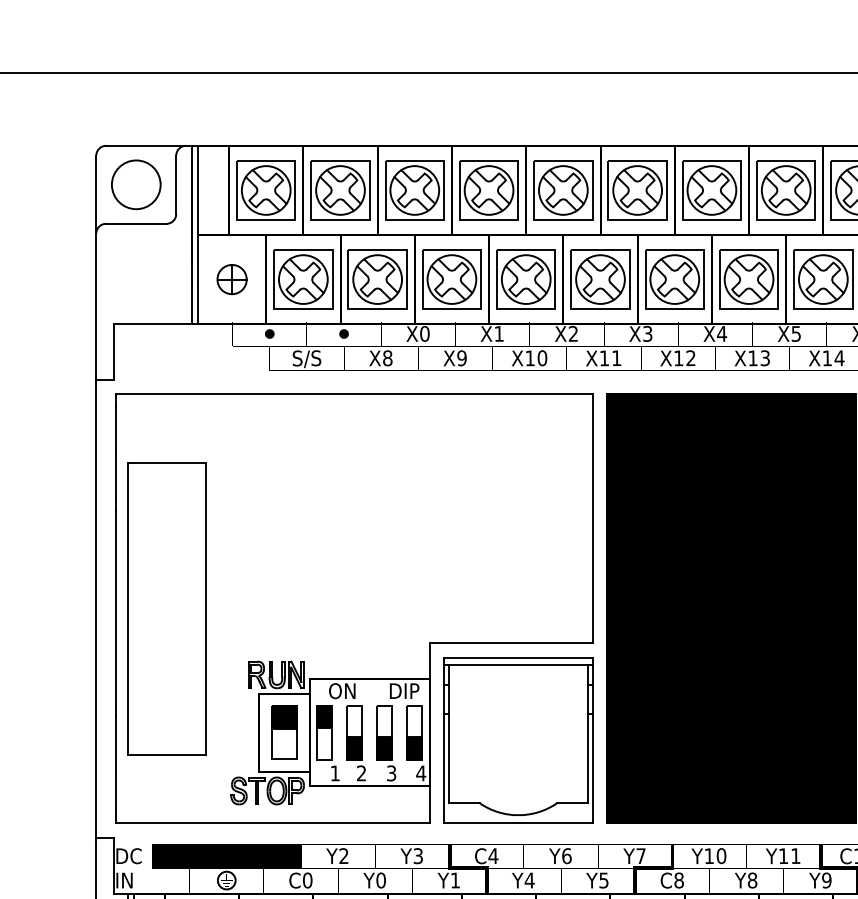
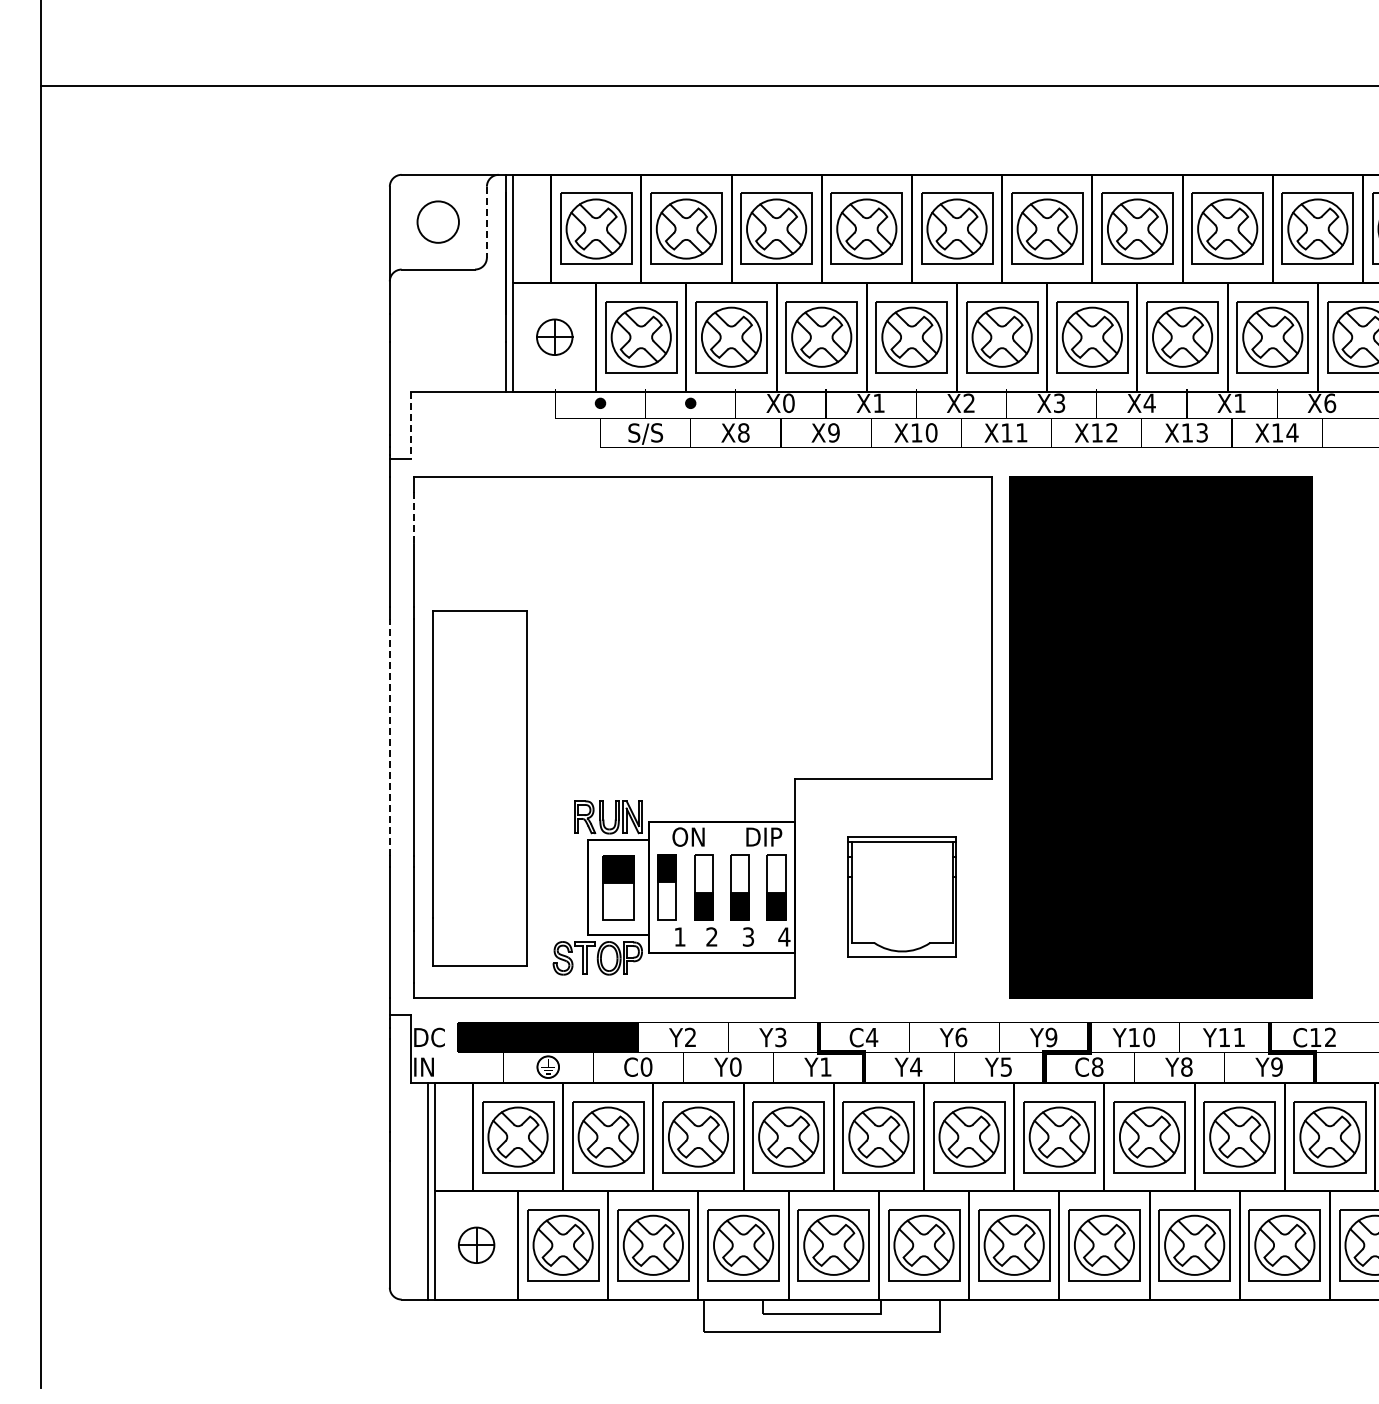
circle: (135, 184) -> (437, 221), size x0.7
line: (175, 185) -> (486, 222), solid -> dashed
text: (795, 334) -> (1239, 403), X5 -> X1
line: (114, 352) -> (411, 425), solid -> dashed
line: (115, 428) -> (413, 518), solid -> dashed
line: (96, 608) -> (389, 736), solid -> dashed
part: (166, 609) -> (479, 788), moved
part: (517, 740) -> (901, 896), size x0.6
text: (641, 856) -> (1051, 1037), Y7 -> Y9

